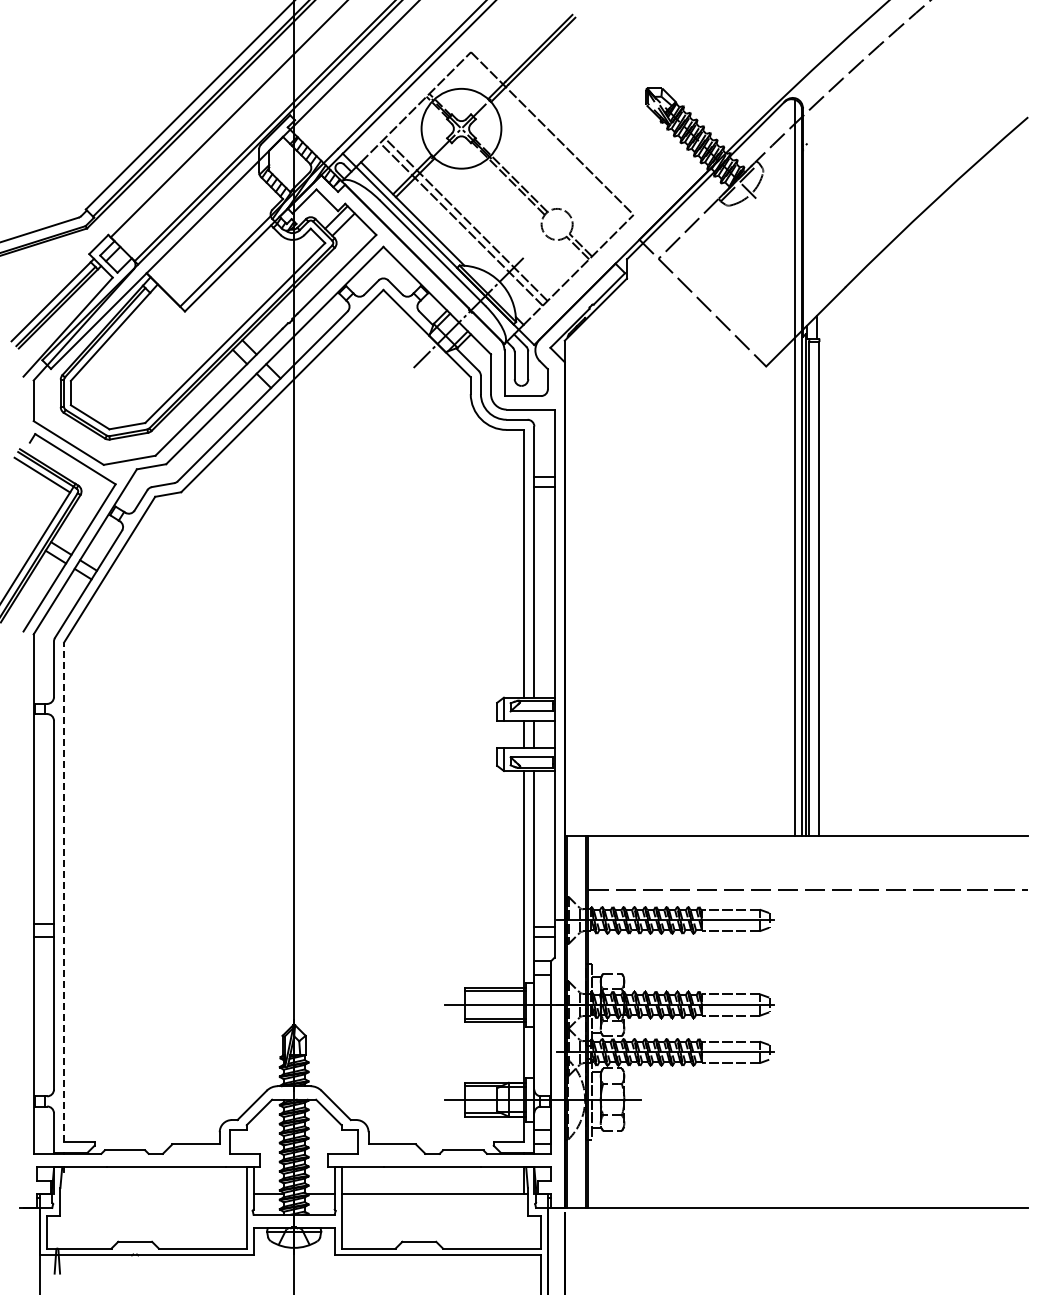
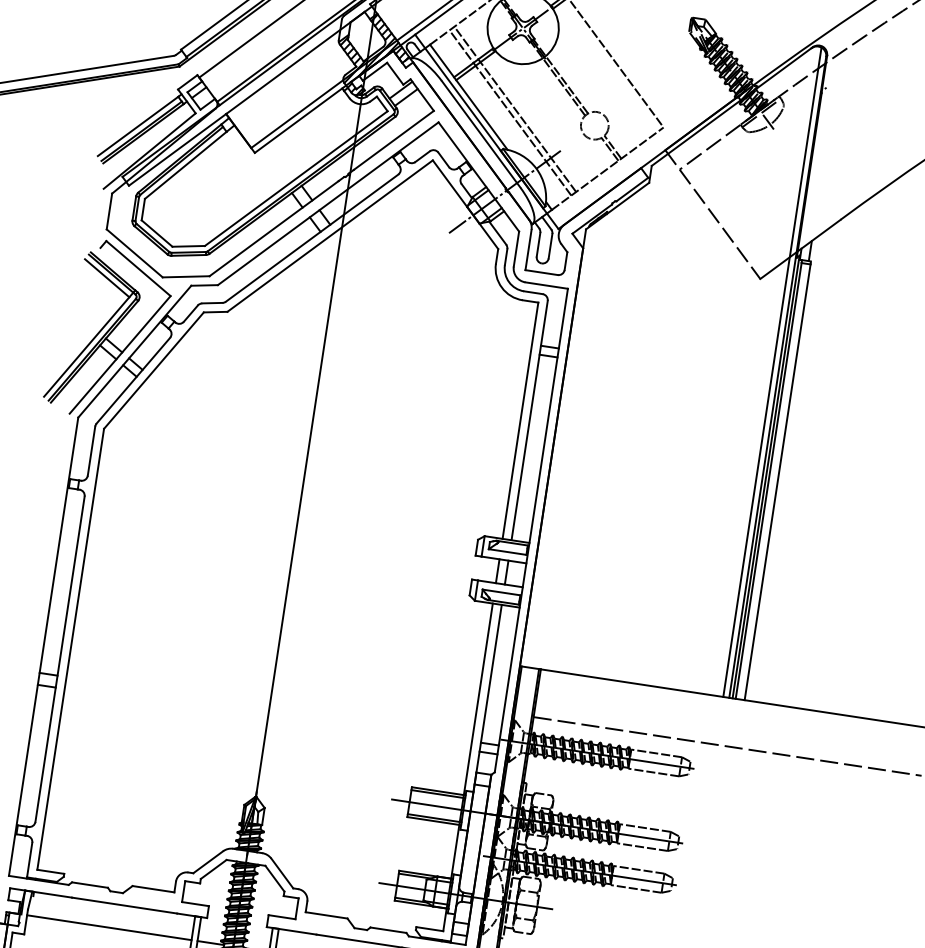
line: (64, 892) -> (71, 649), dashed -> solid
line: (153, 1194) -> (109, 927), added

